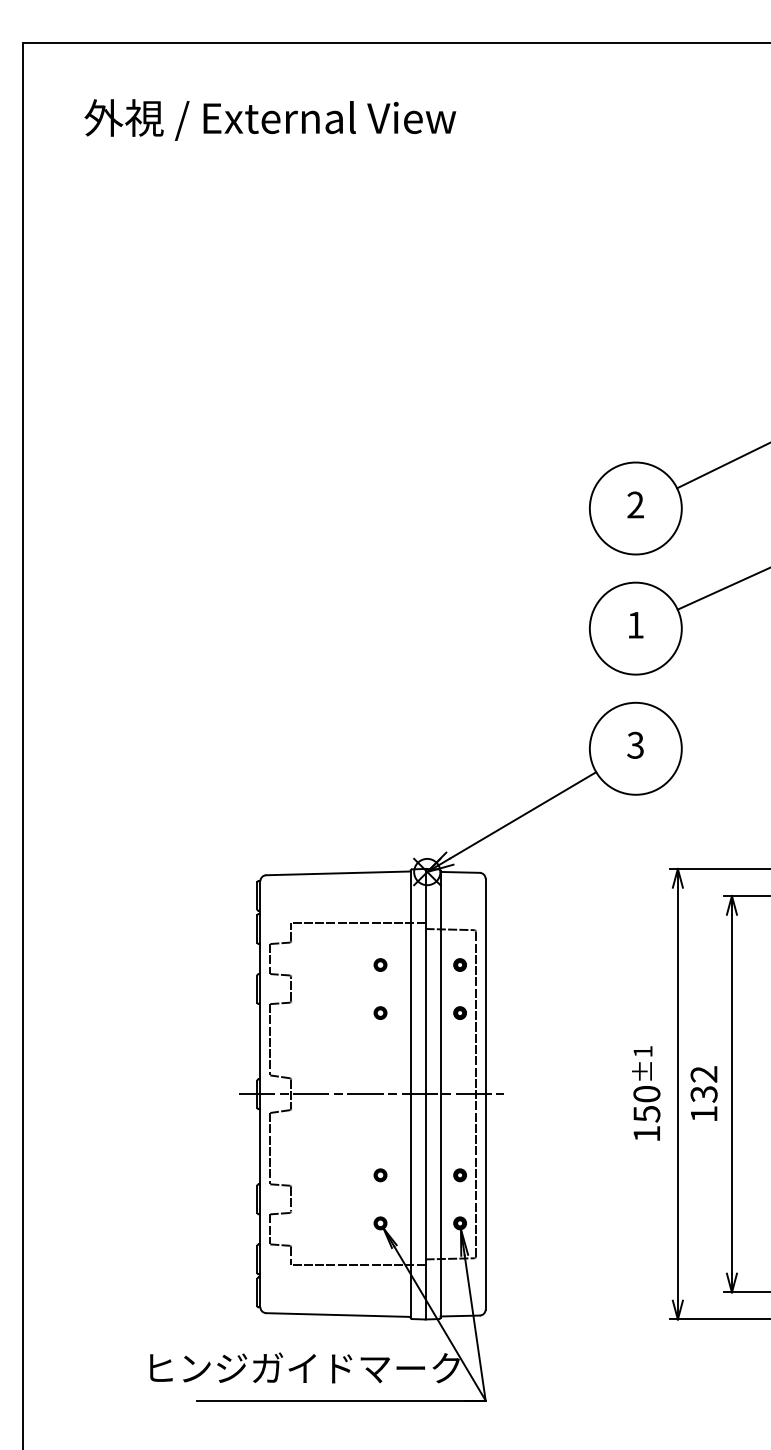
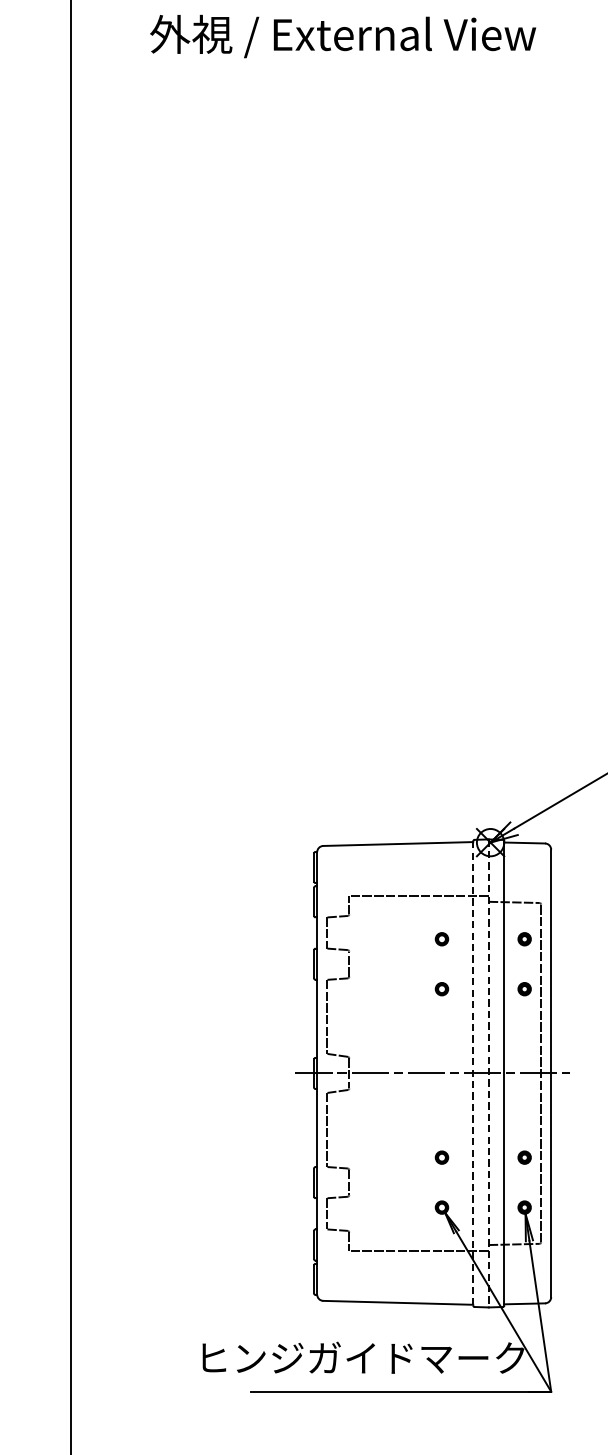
text: (270, 119) -> (343, 35), moved
line: (410, 1093) -> (473, 1072), solid -> dashed
line: (425, 1094) -> (488, 1073), solid -> dashed

